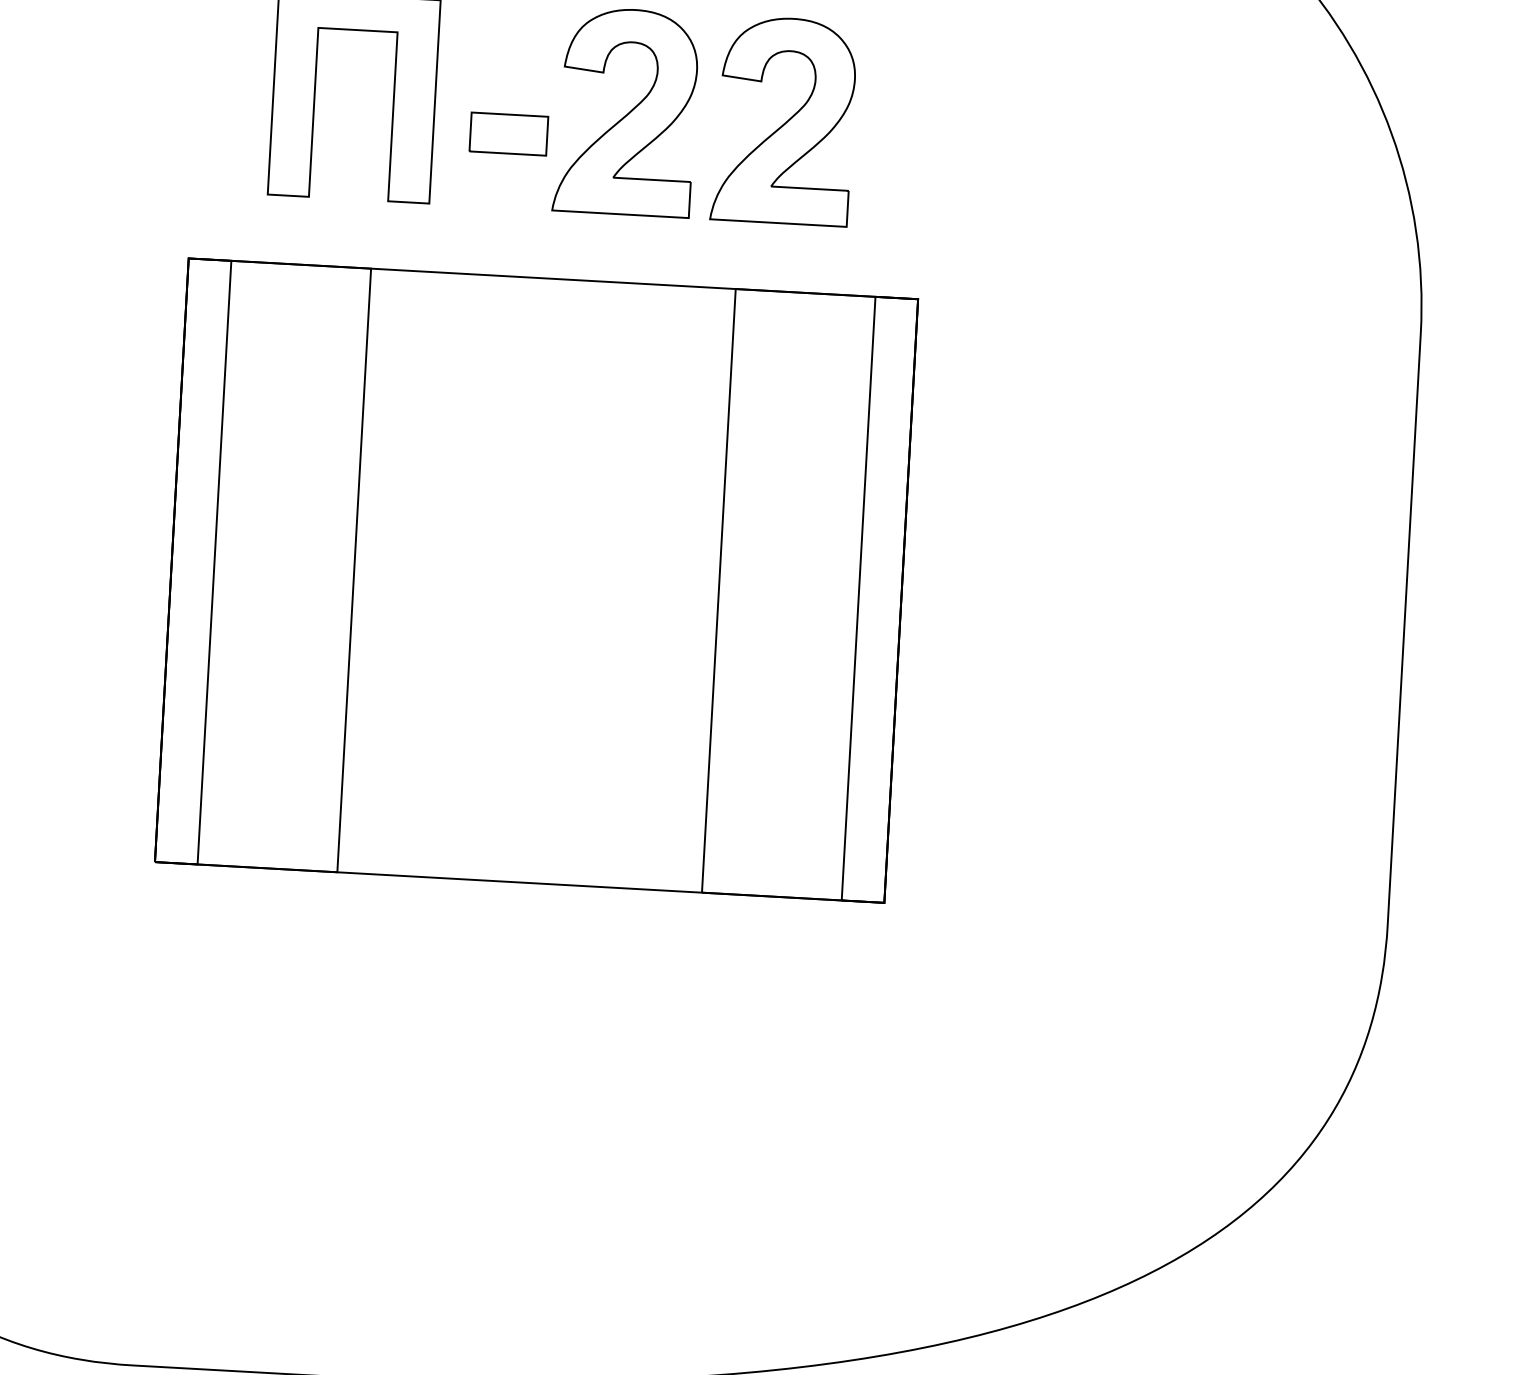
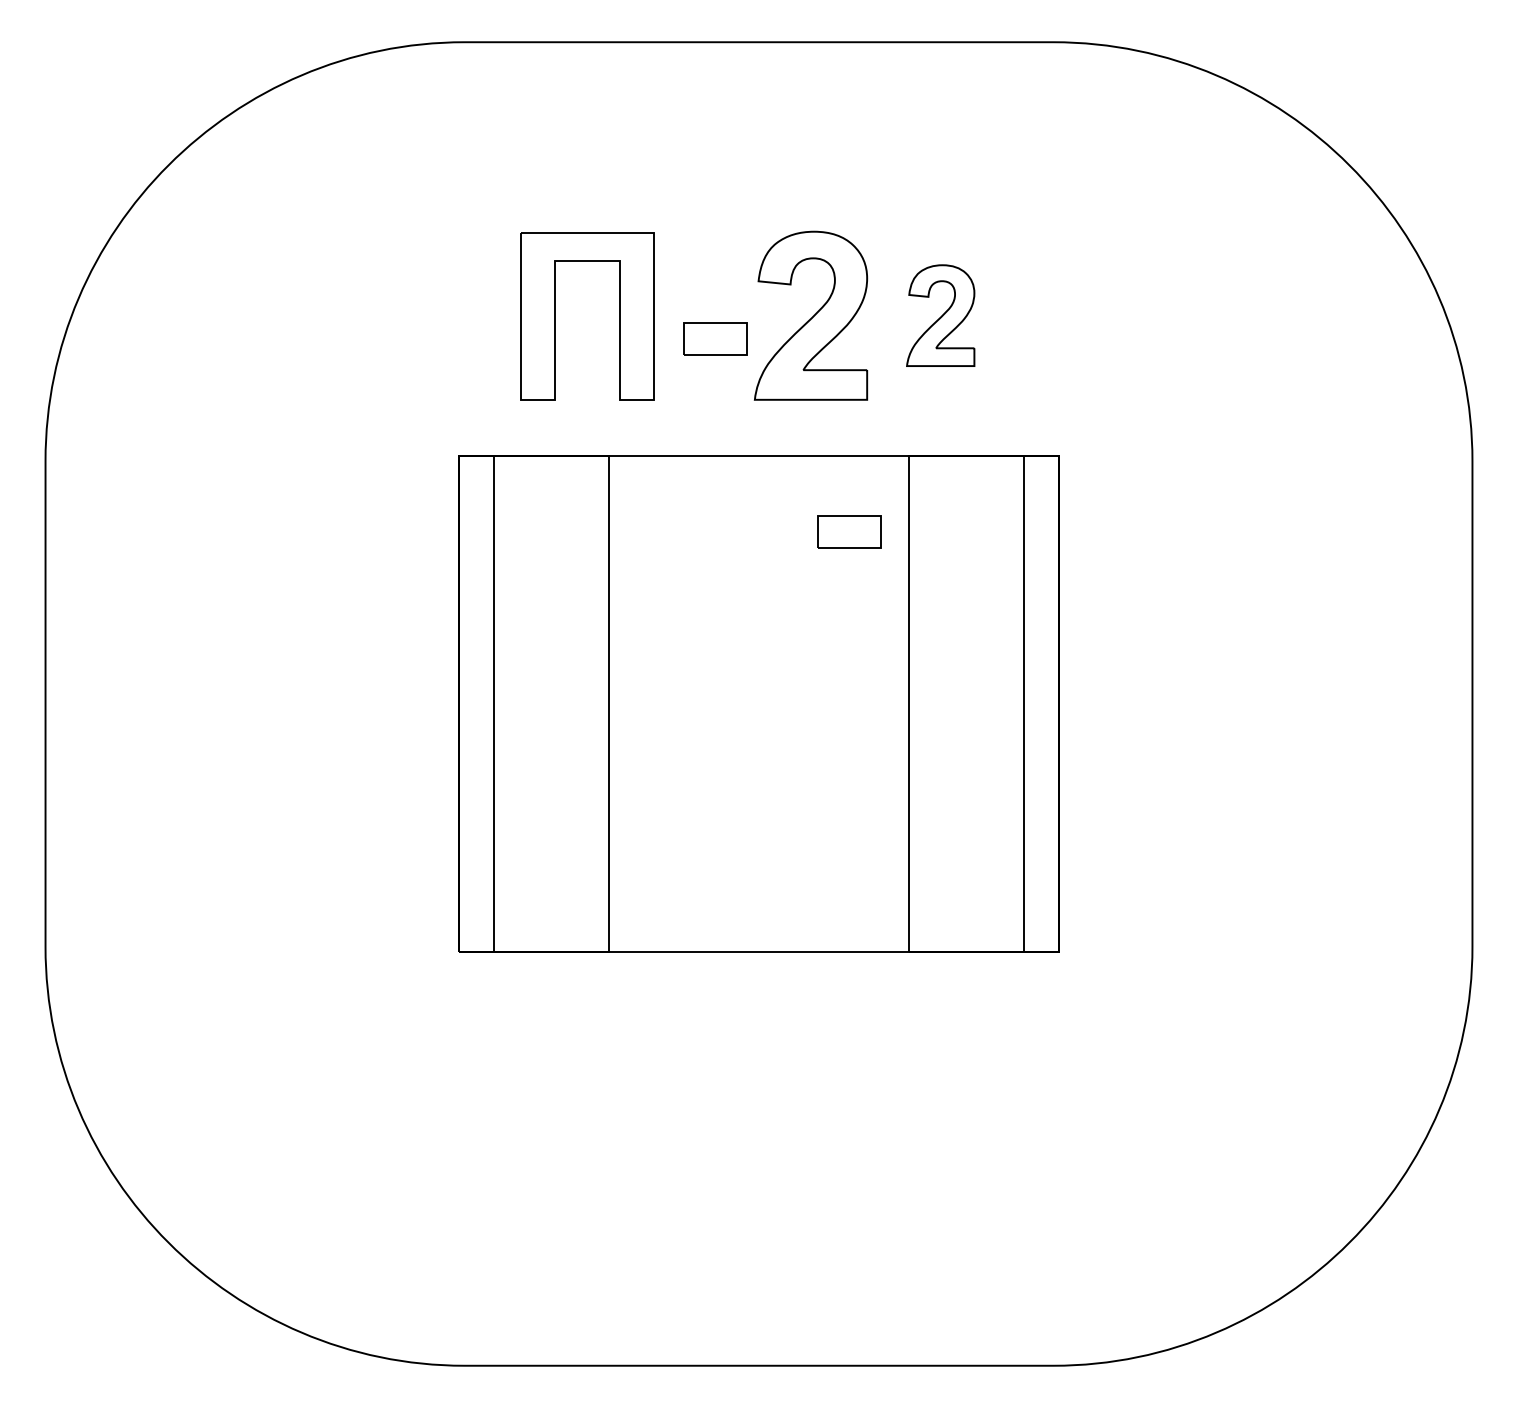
part: (783, 120) -> (940, 315), size x0.6
part: (658, 377) -> (849, 531), added

